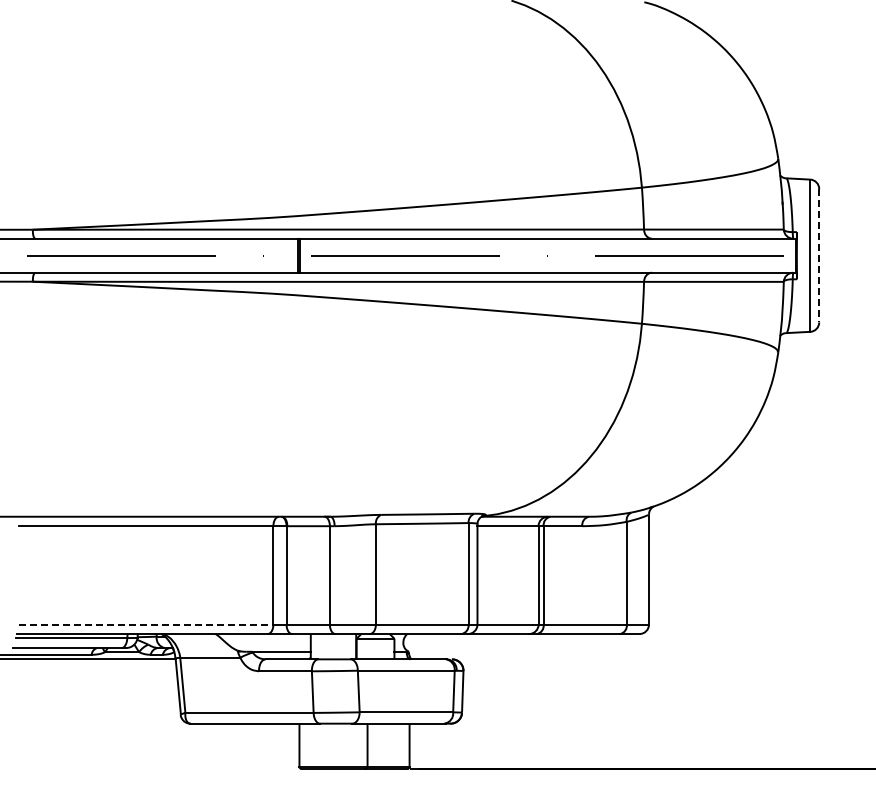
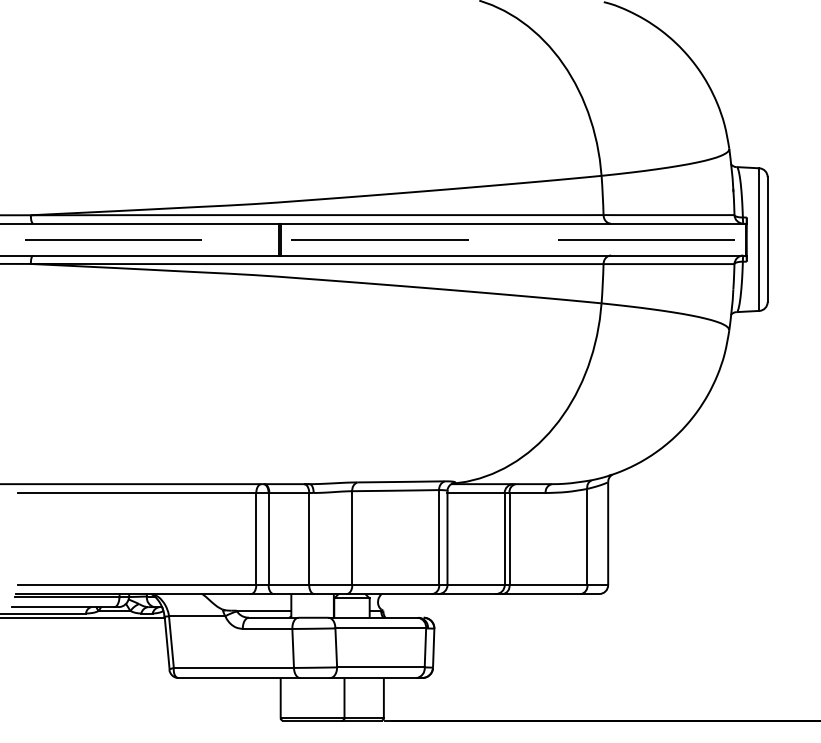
line: (819, 255) -> (767, 239), dashed -> solid
line: (146, 624) -> (137, 585), dashed -> solid

